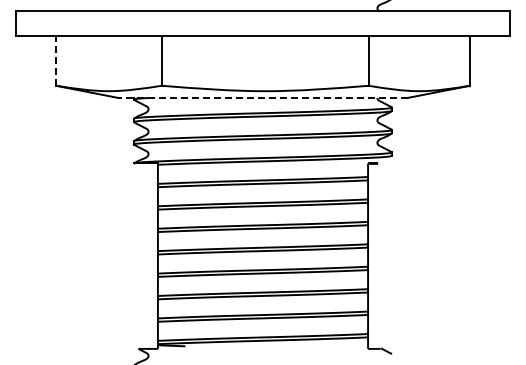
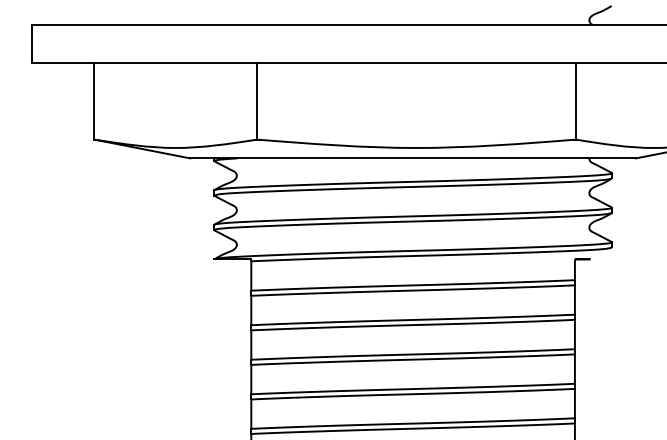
line: (56, 61) -> (95, 102), dashed -> solid
line: (262, 97) -> (412, 157), dashed -> solid

